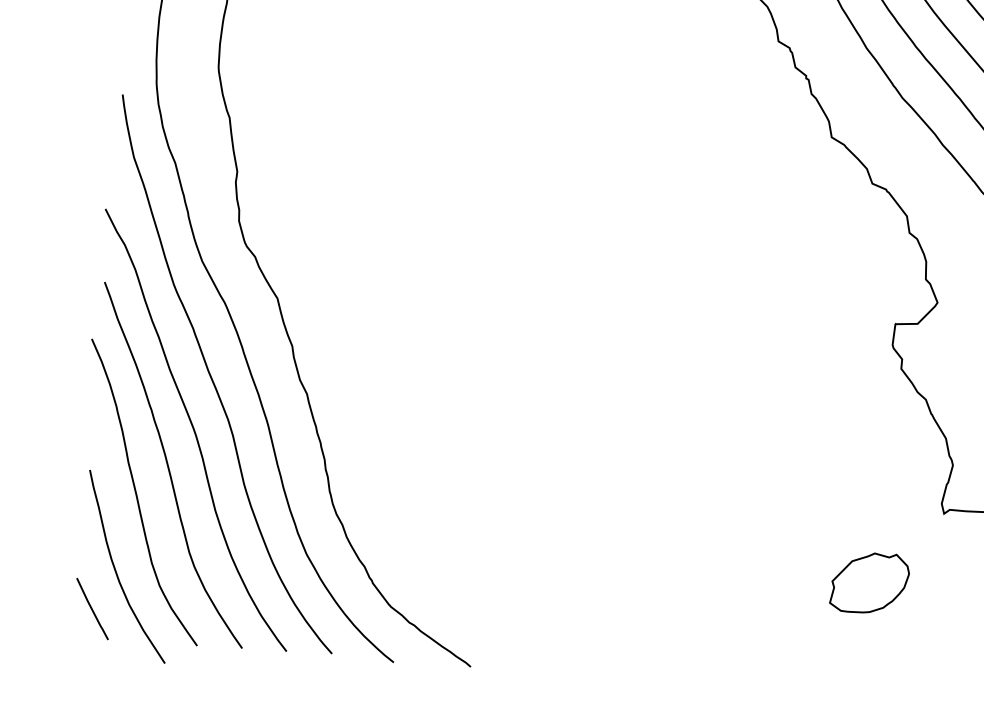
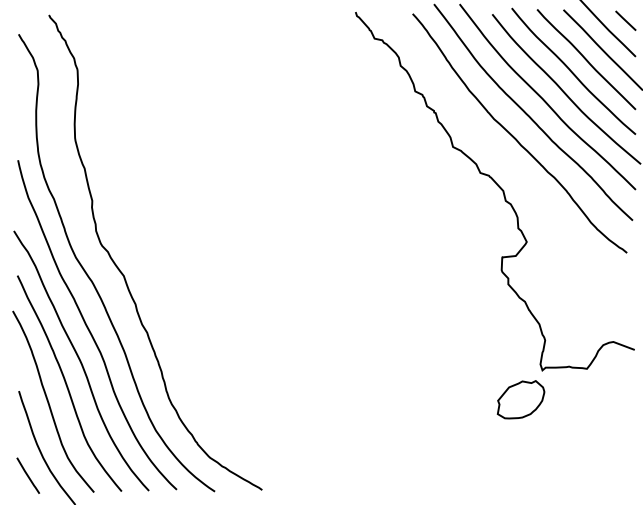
part: (869, 582) -> (520, 399), moved

